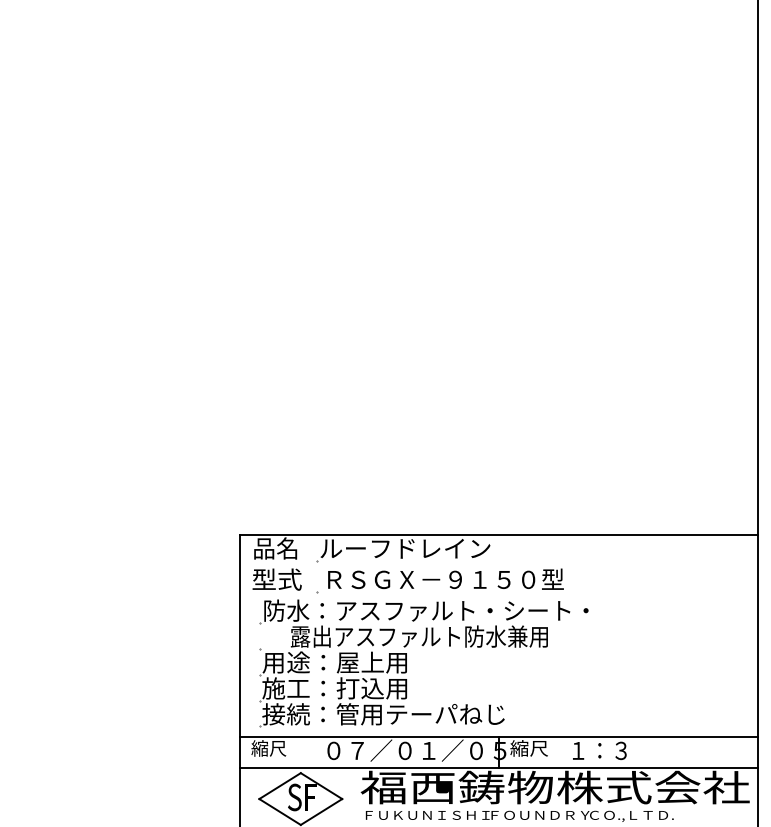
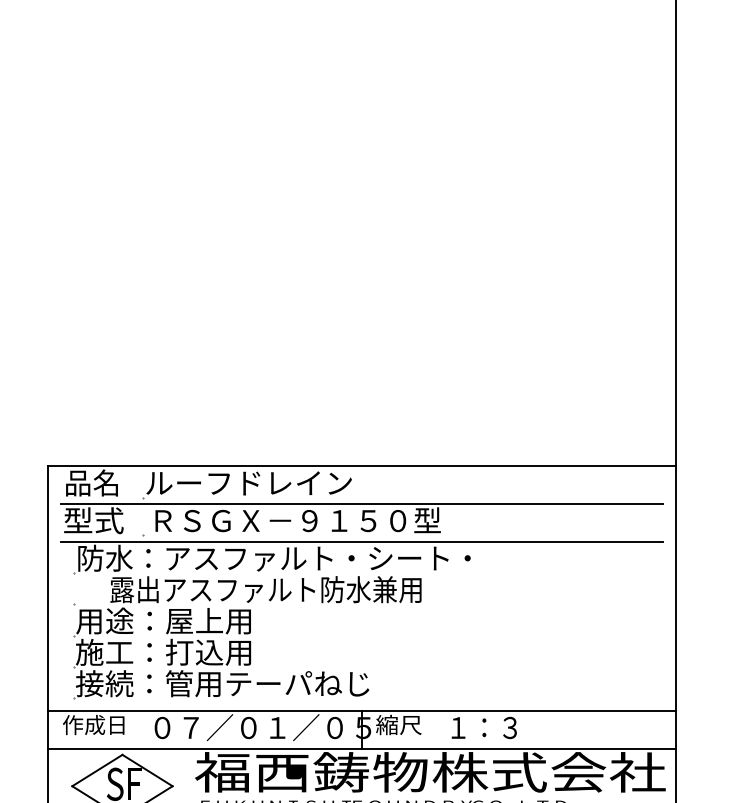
line: (498, 565) -> (361, 503), added
line: (498, 596) -> (361, 541), added
text: (276, 748) -> (93, 725), 縮尺 -> 作成日

